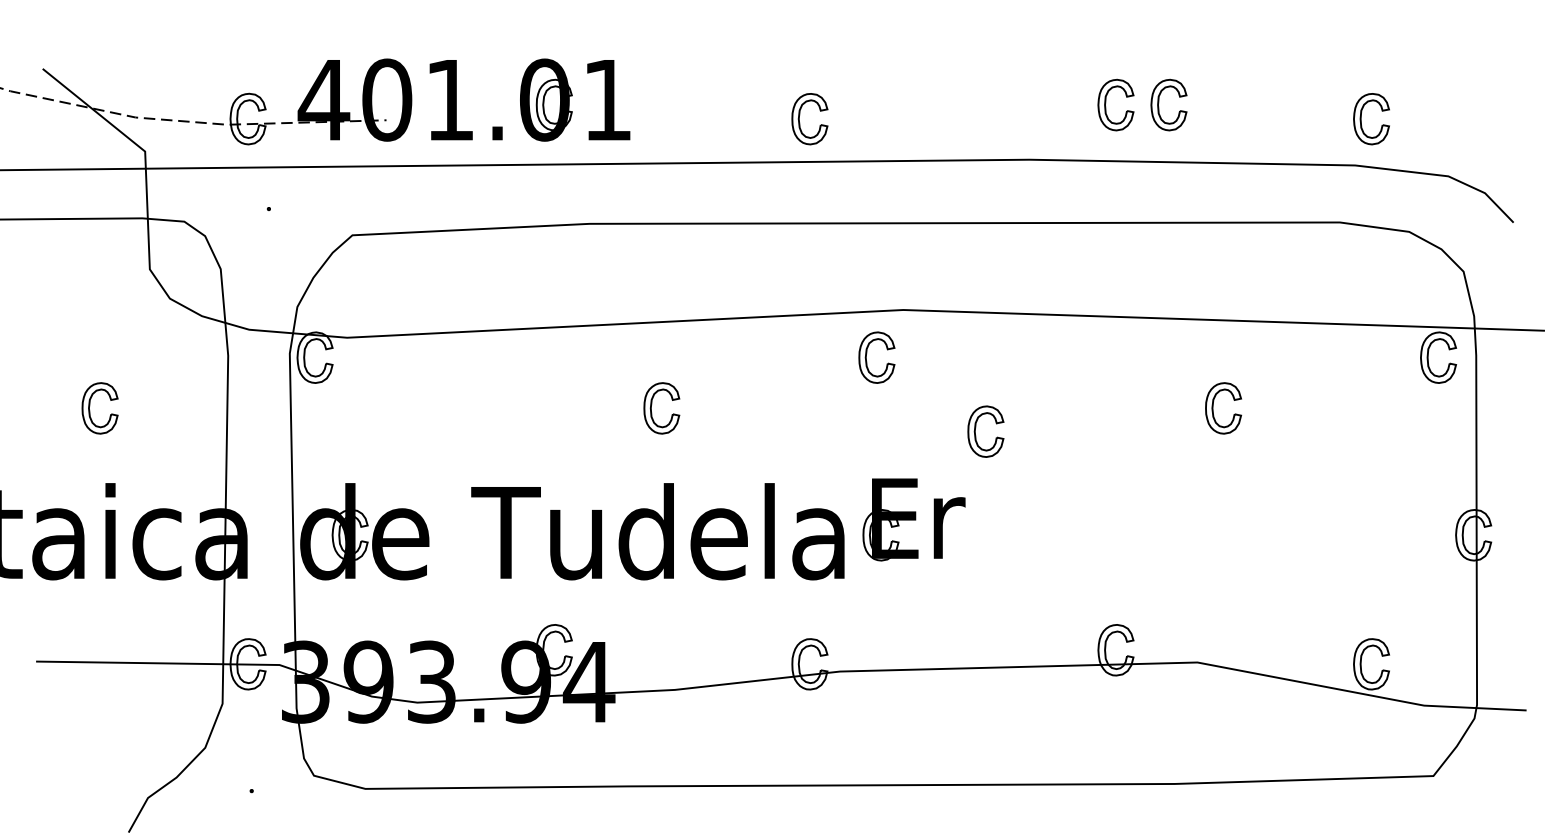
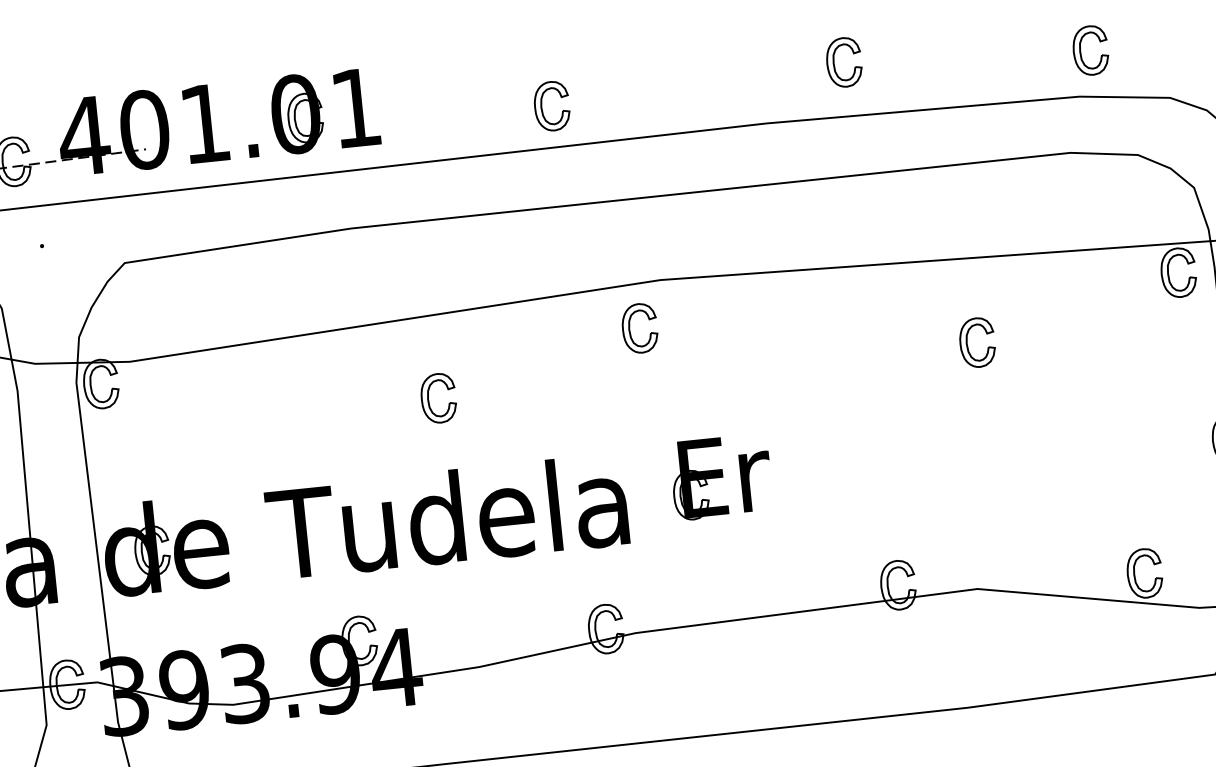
part: (1159, 103) -> (885, 56), removed
part: (976, 427) -> (742, 385), removed
part: (913, 519) -> (720, 476), moved

